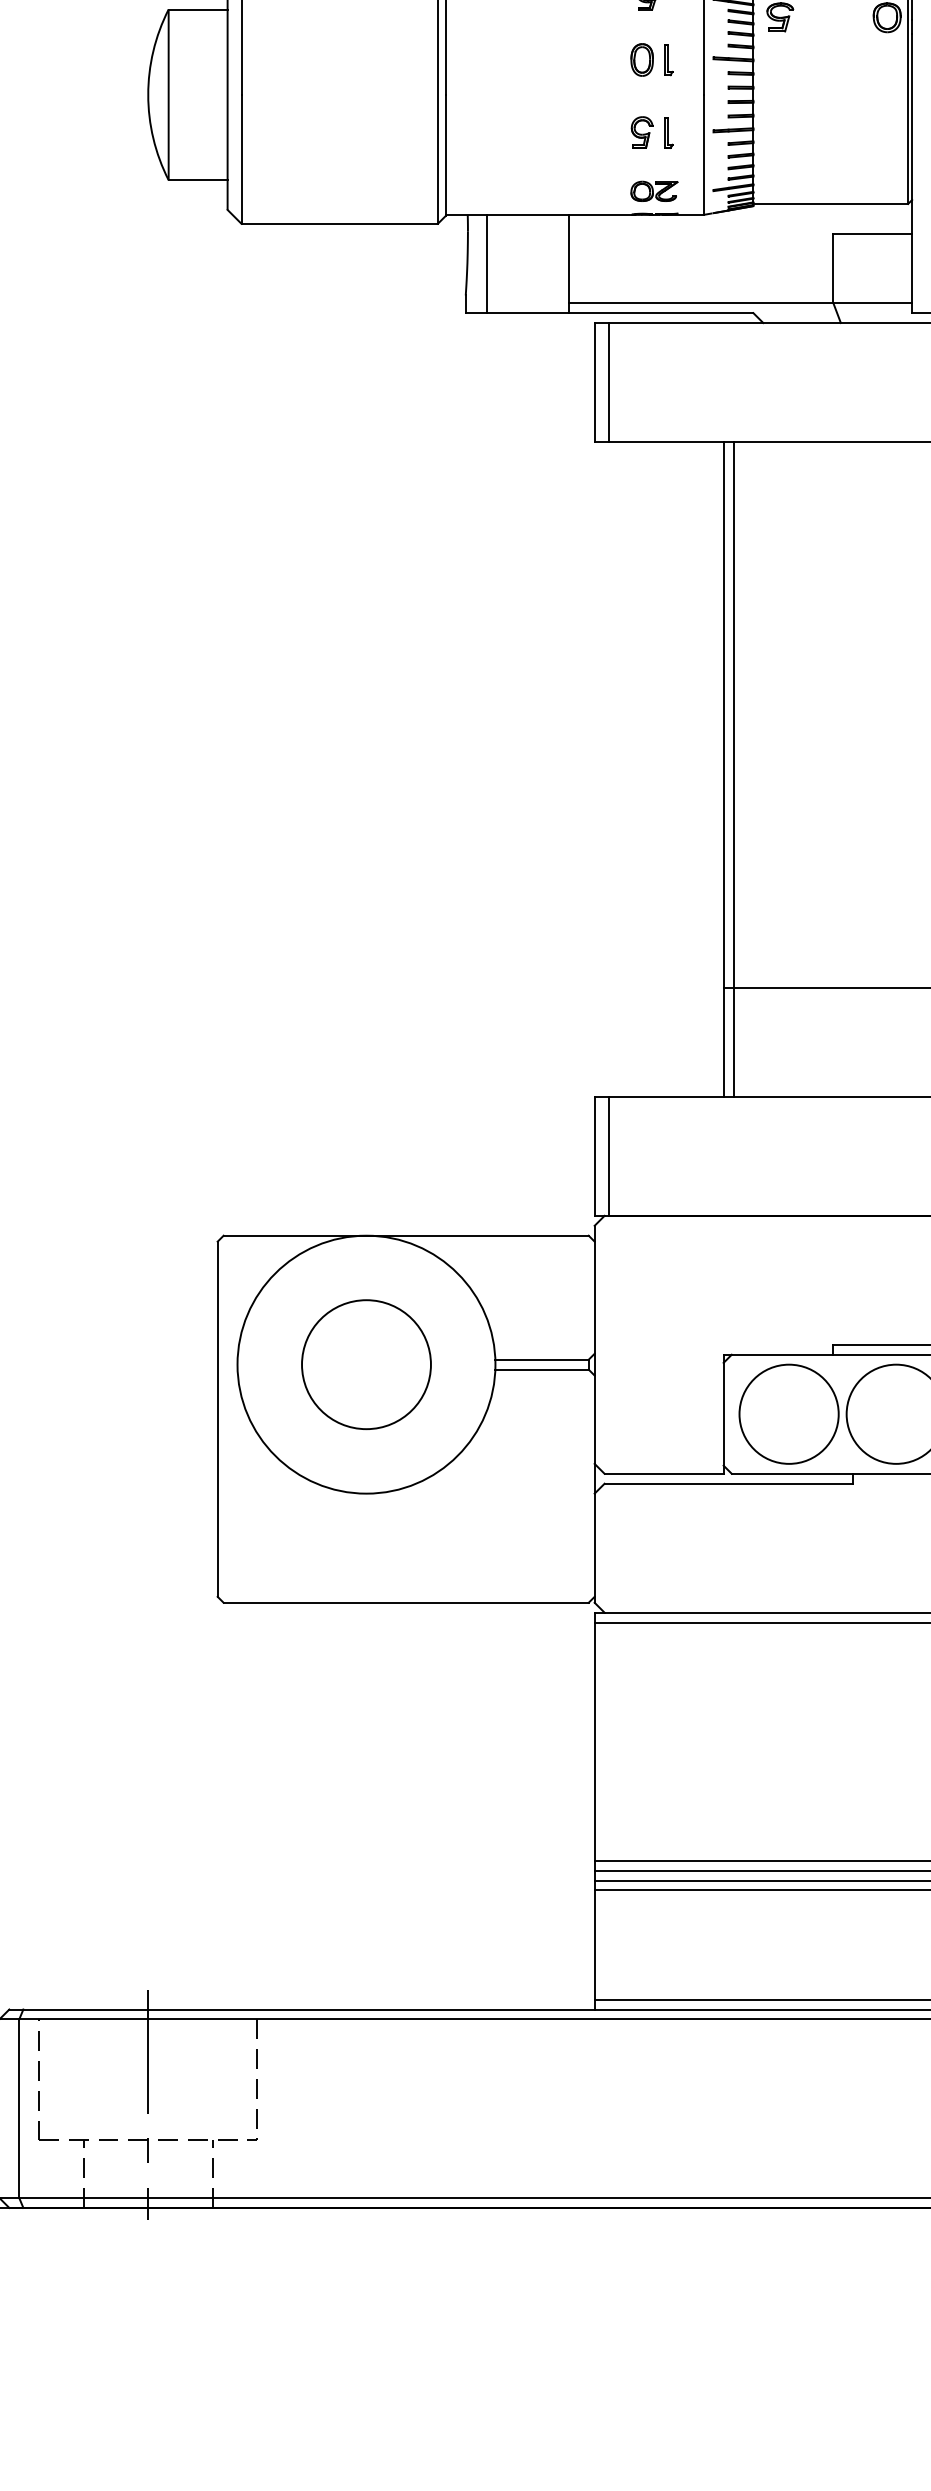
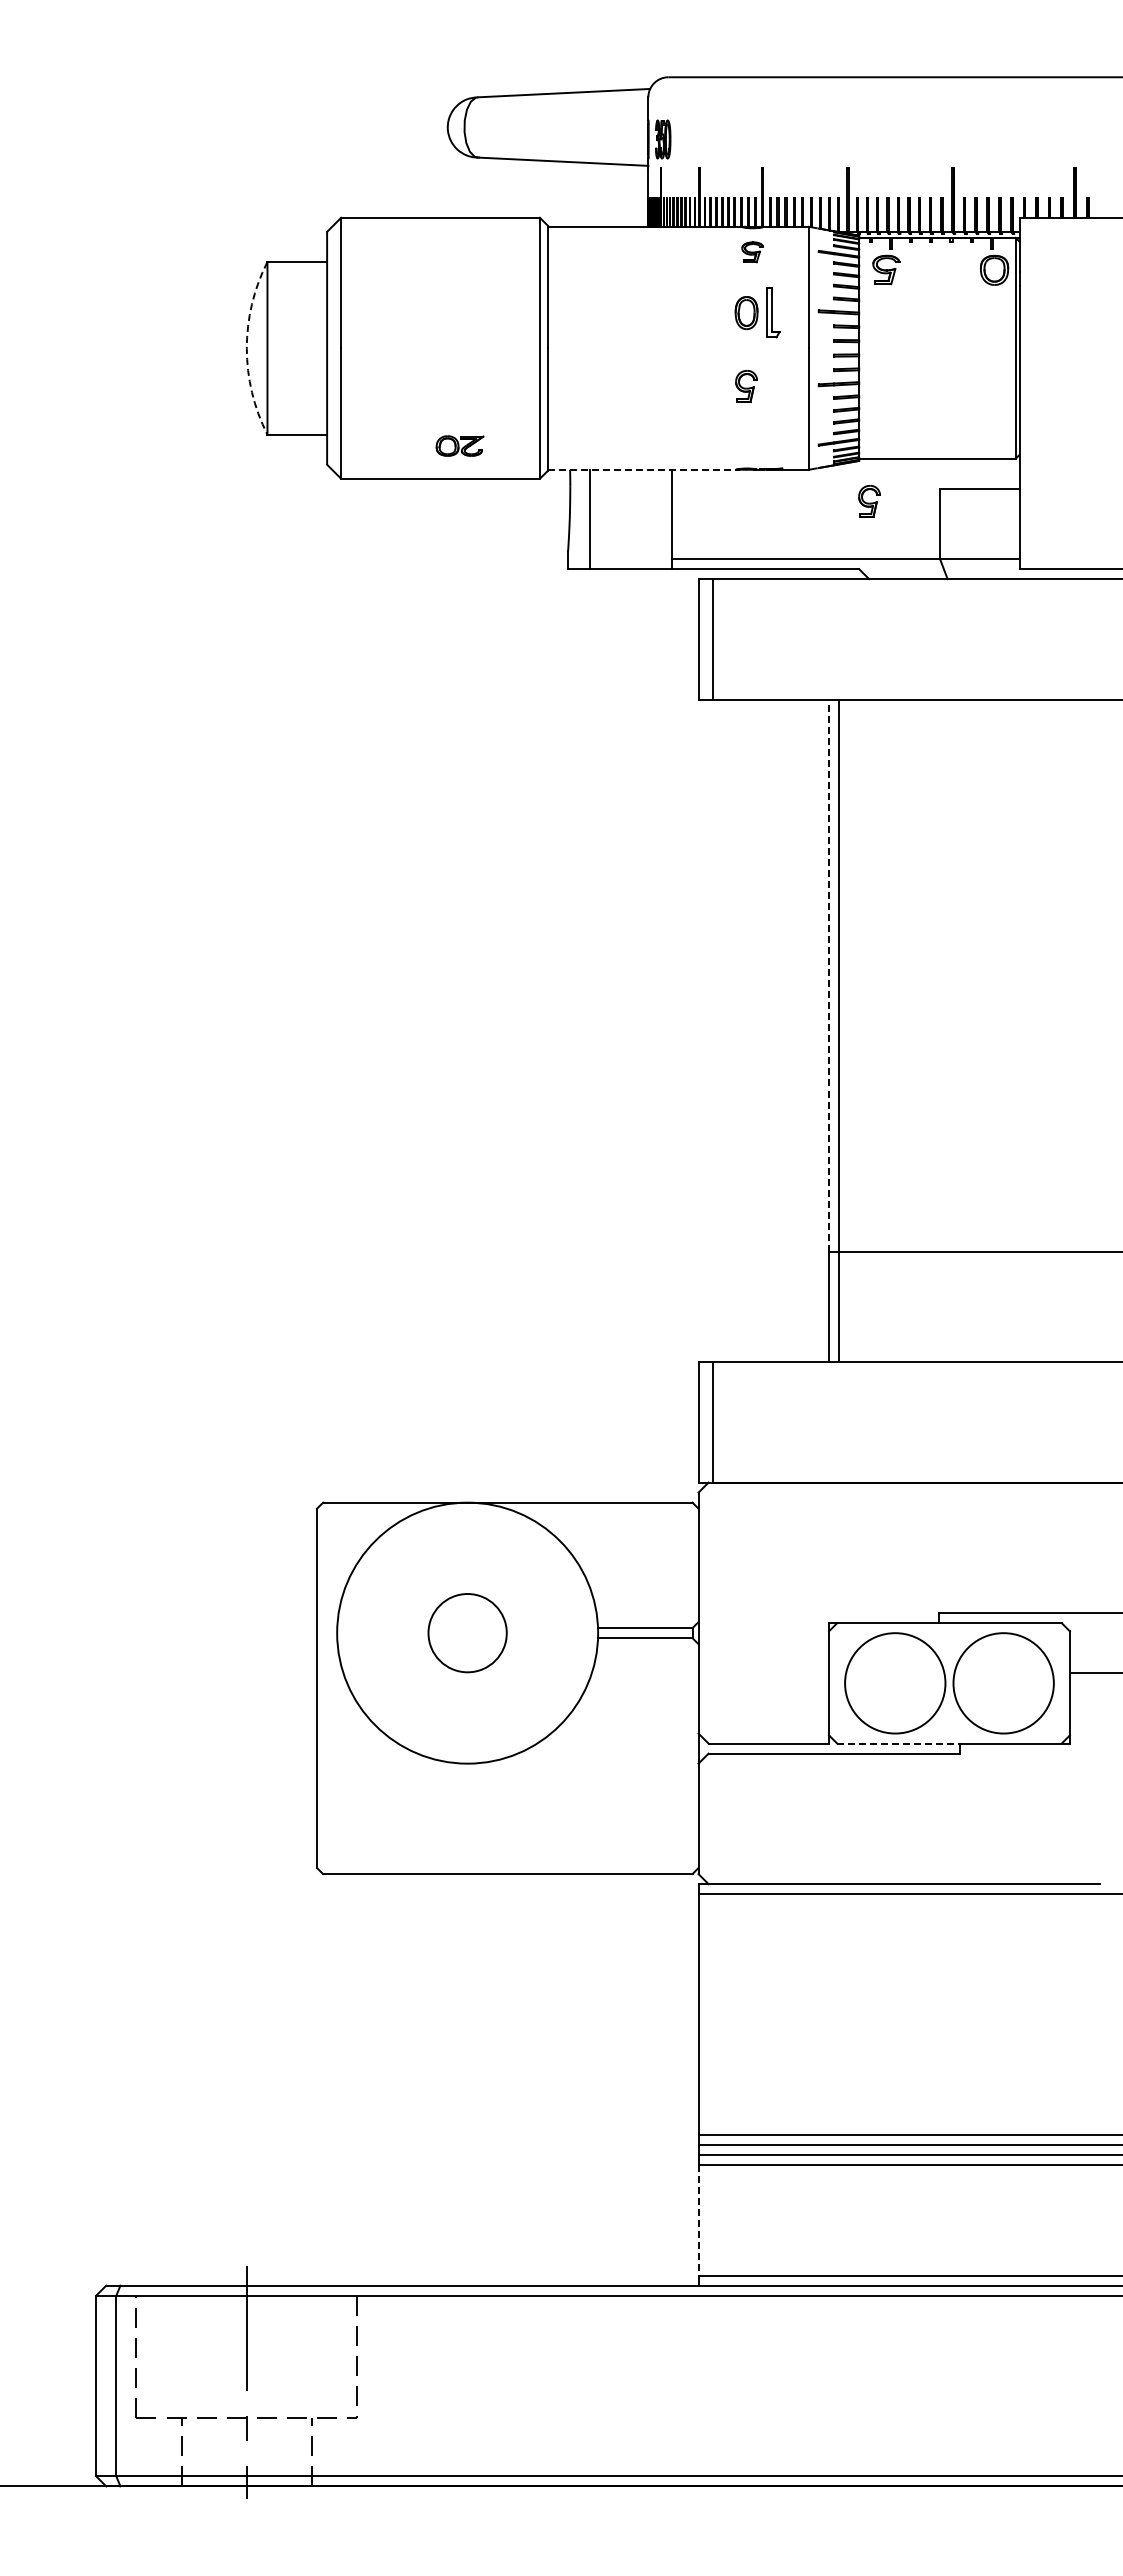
part: (668, 60) -> (773, 313), size x1.6
arc: (147, 95) -> (246, 348), solid -> dashed
part: (668, 133) -> (773, 387), removed
part: (653, 190) -> (459, 445), moved
line: (539, 214) -> (642, 469), solid -> dashed
part: (763, 246) -> (869, 501), added
line: (724, 714) -> (829, 975), solid -> dashed
circle: (366, 1364) -> (467, 1632), size x0.6
line: (792, 1473) -> (898, 1743), solid -> dashed
line: (594, 1945) -> (698, 2220), solid -> dashed

